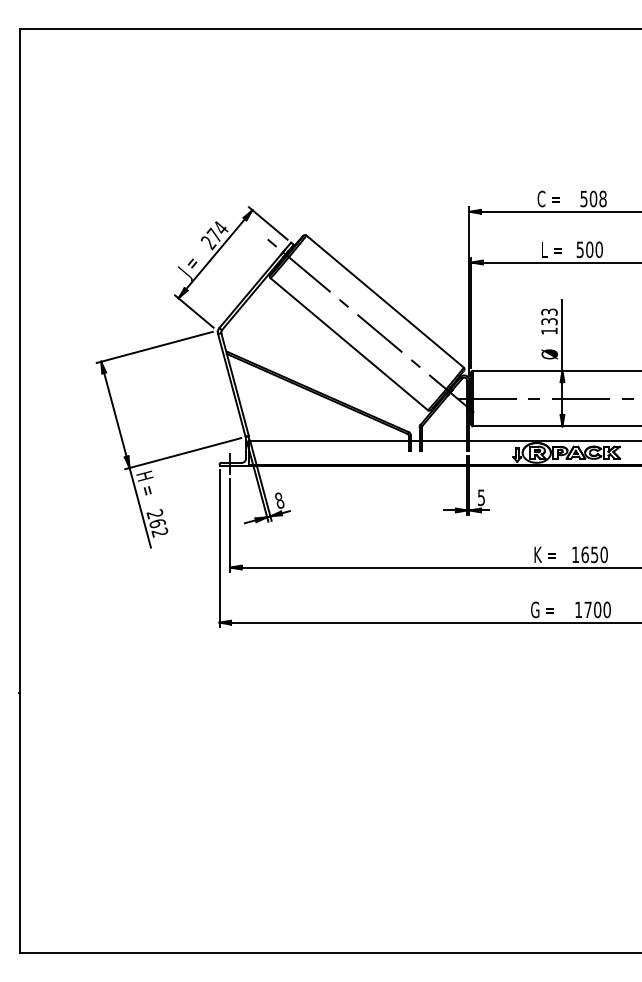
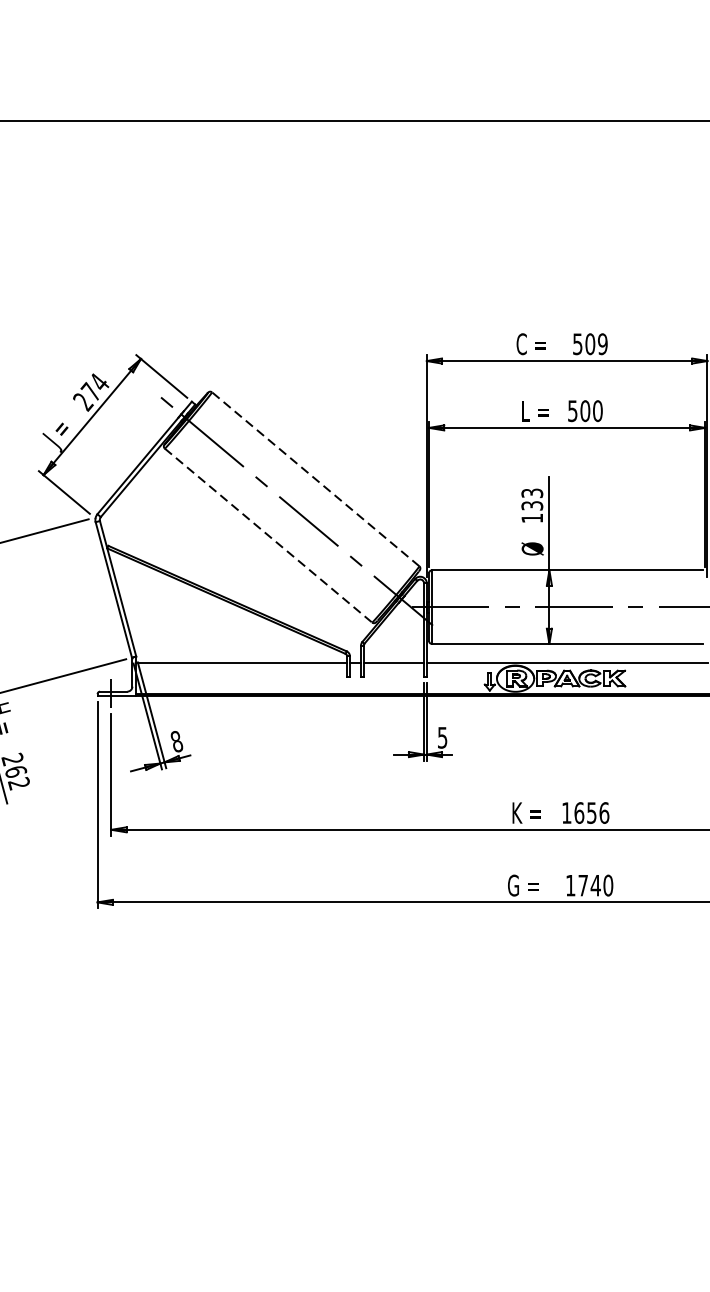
text: (602, 199) -> (602, 344), 508 -> 509
line: (385, 301) -> (316, 479), solid -> dashed
line: (349, 344) -> (268, 535), solid -> dashed
text: (603, 554) -> (603, 812), 1650 -> 1656
text: (597, 609) -> (595, 885), 1700 -> 1740

